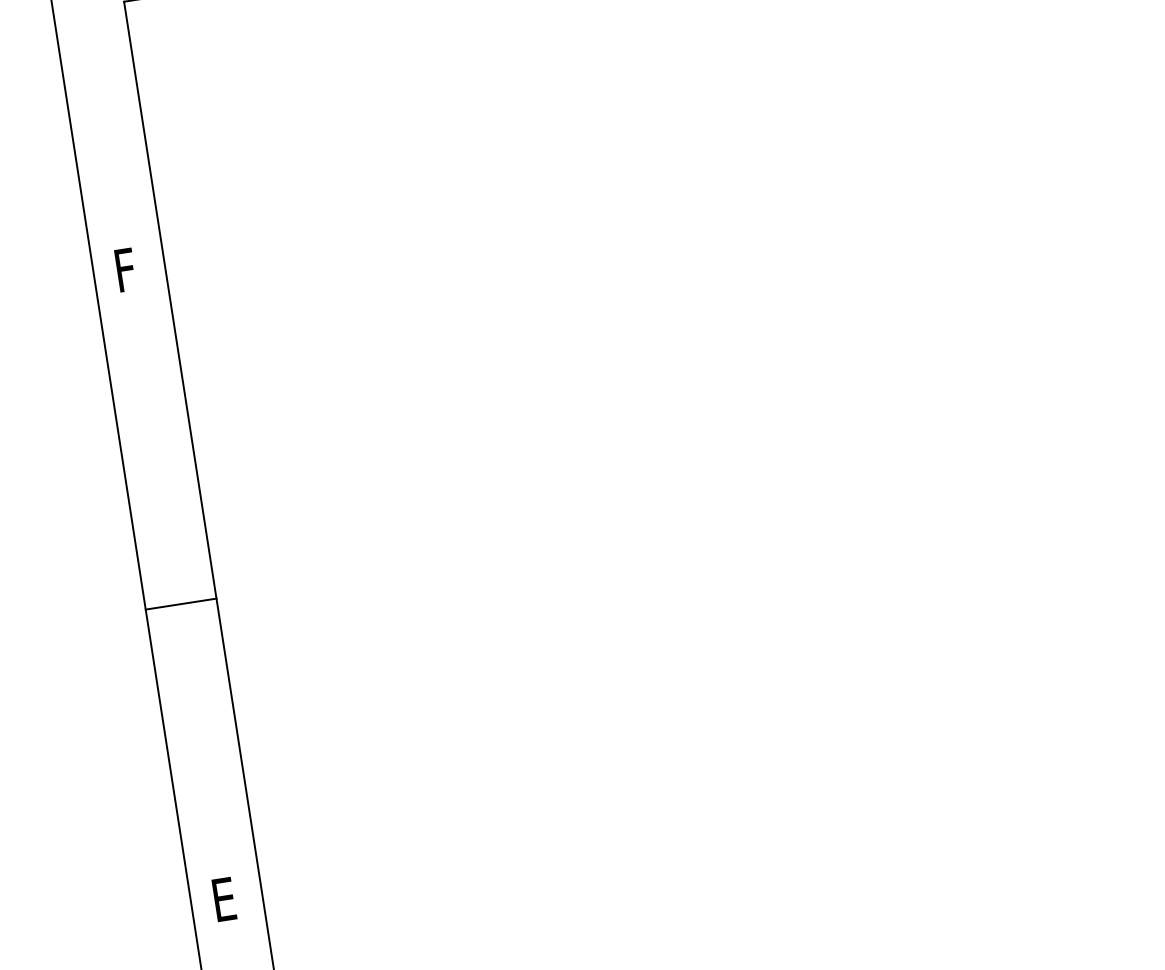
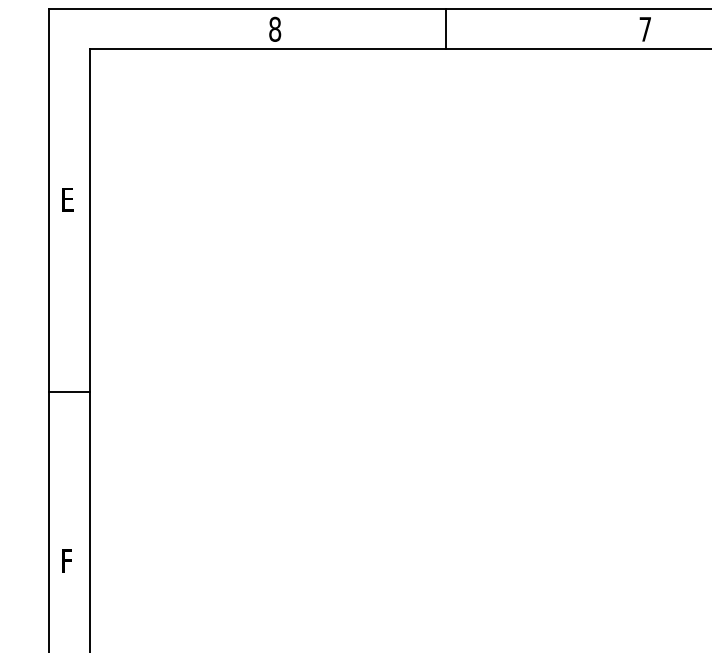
text: (129, 268) -> (69, 199), F -> E
text: (226, 898) -> (69, 560), E -> F

